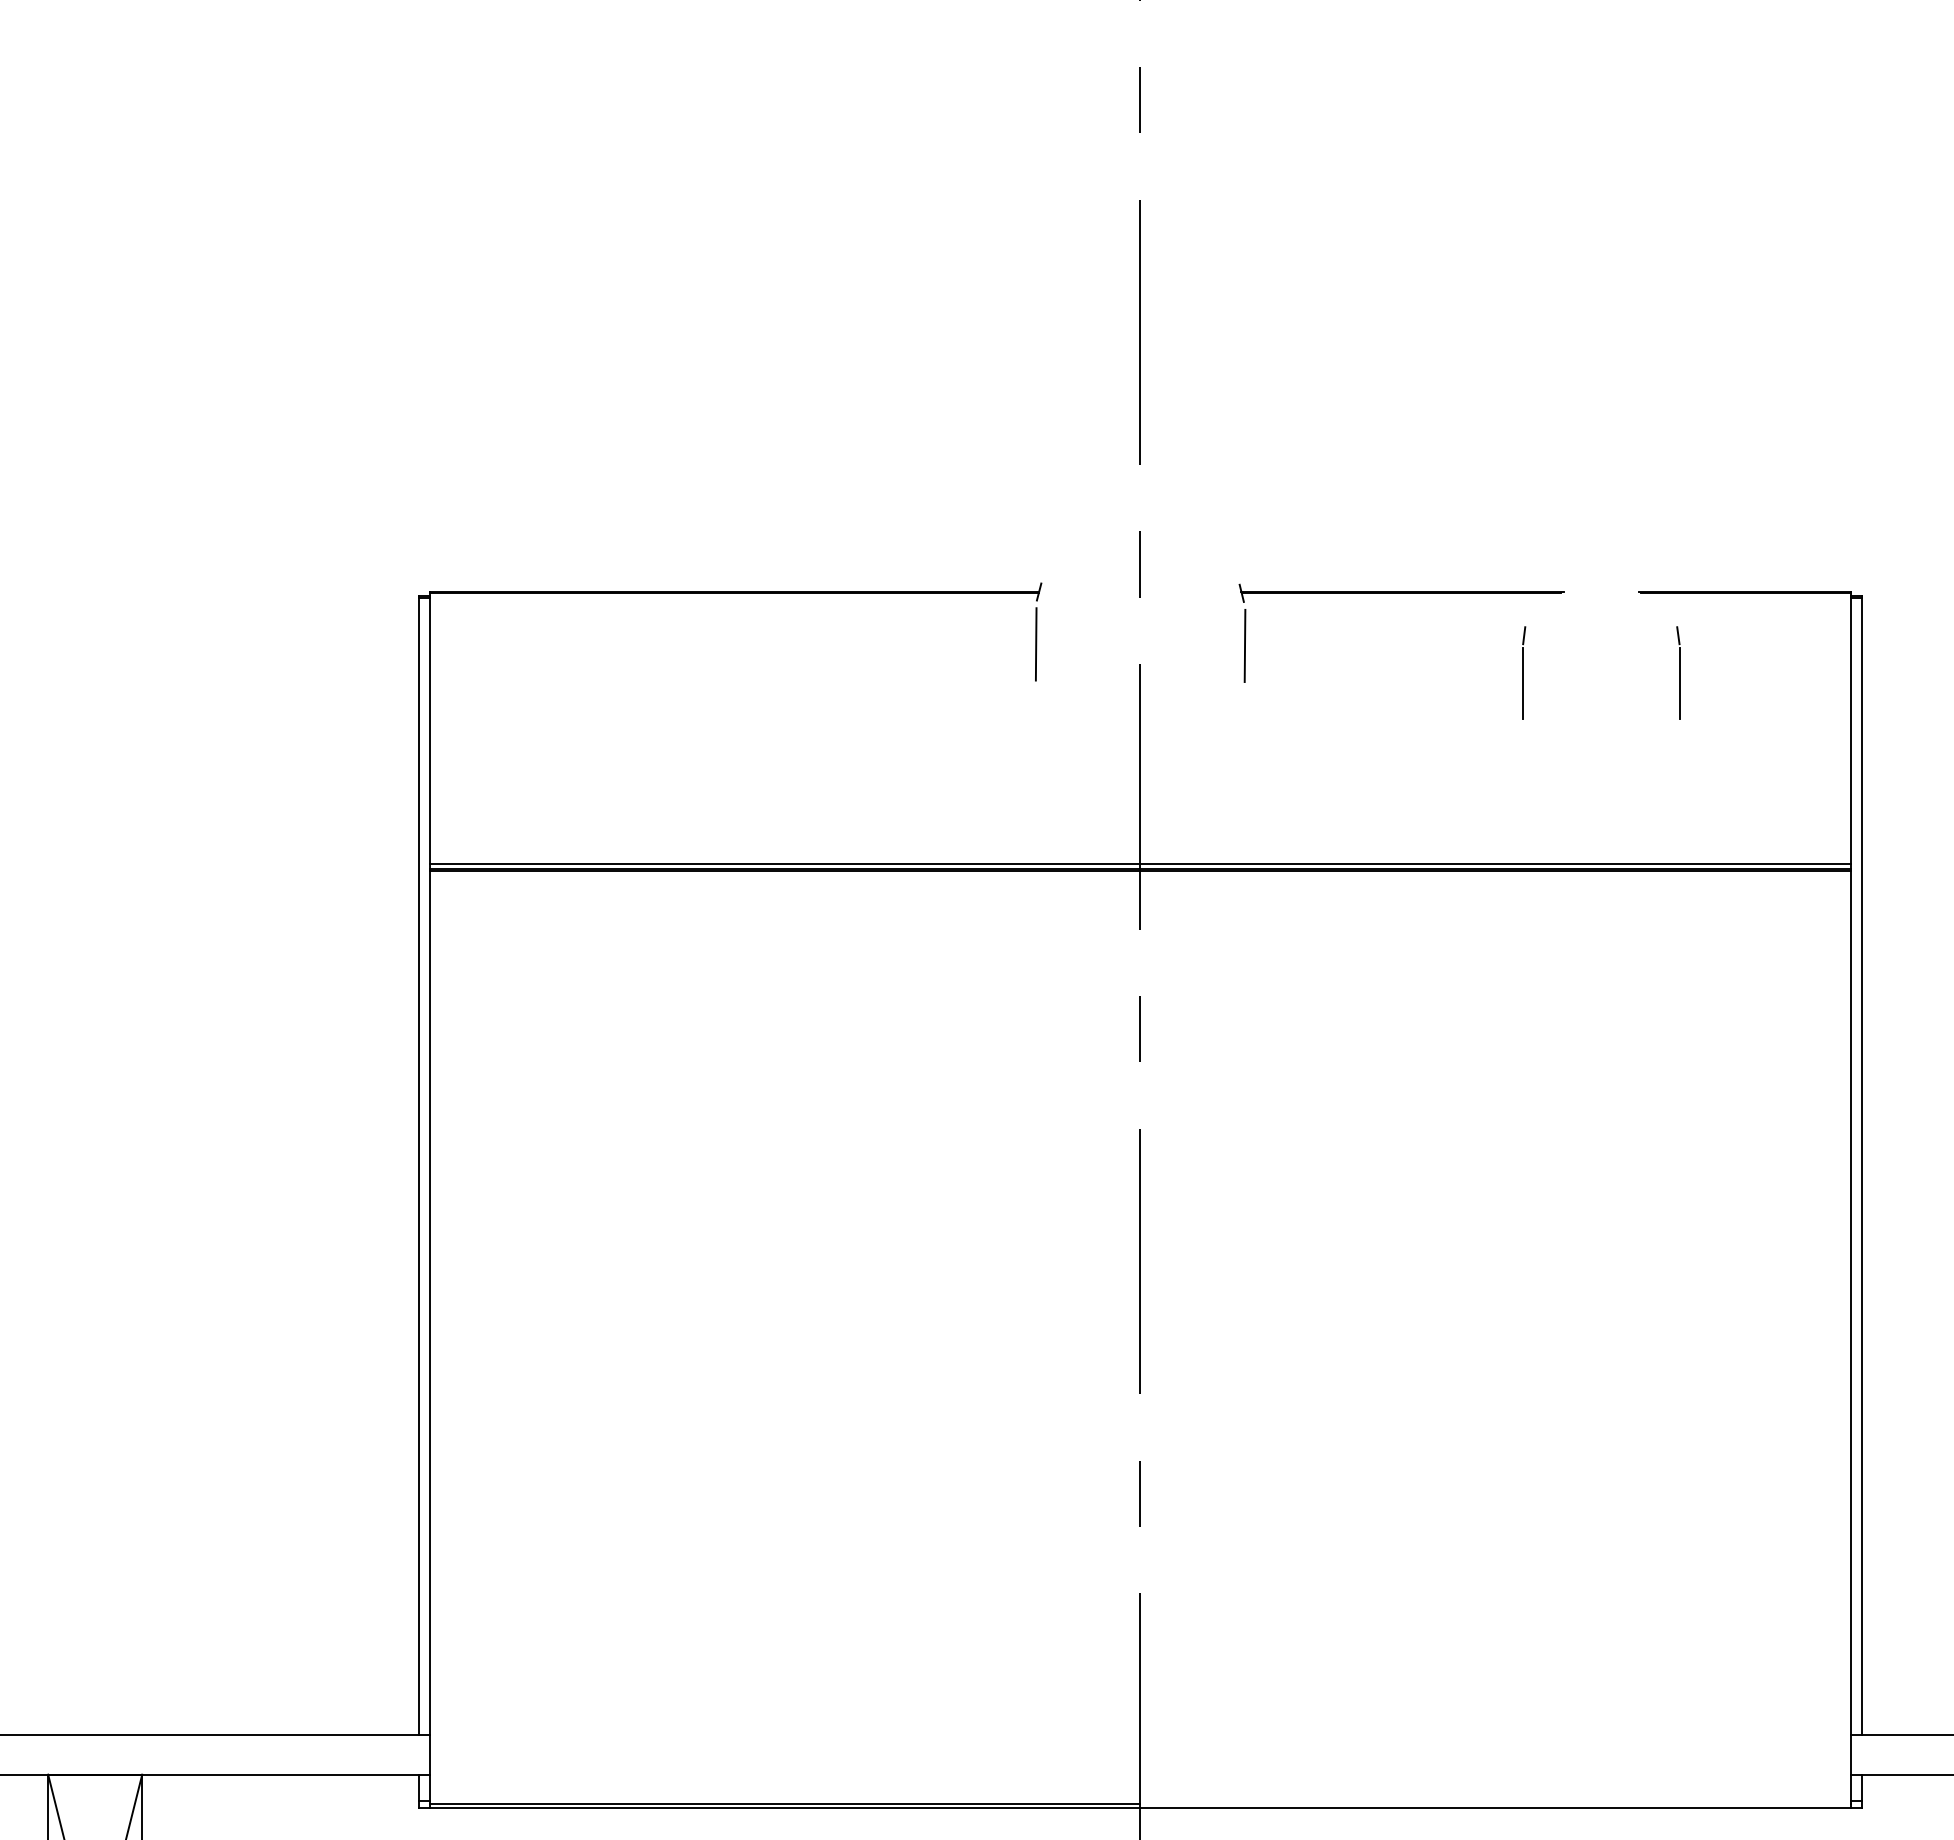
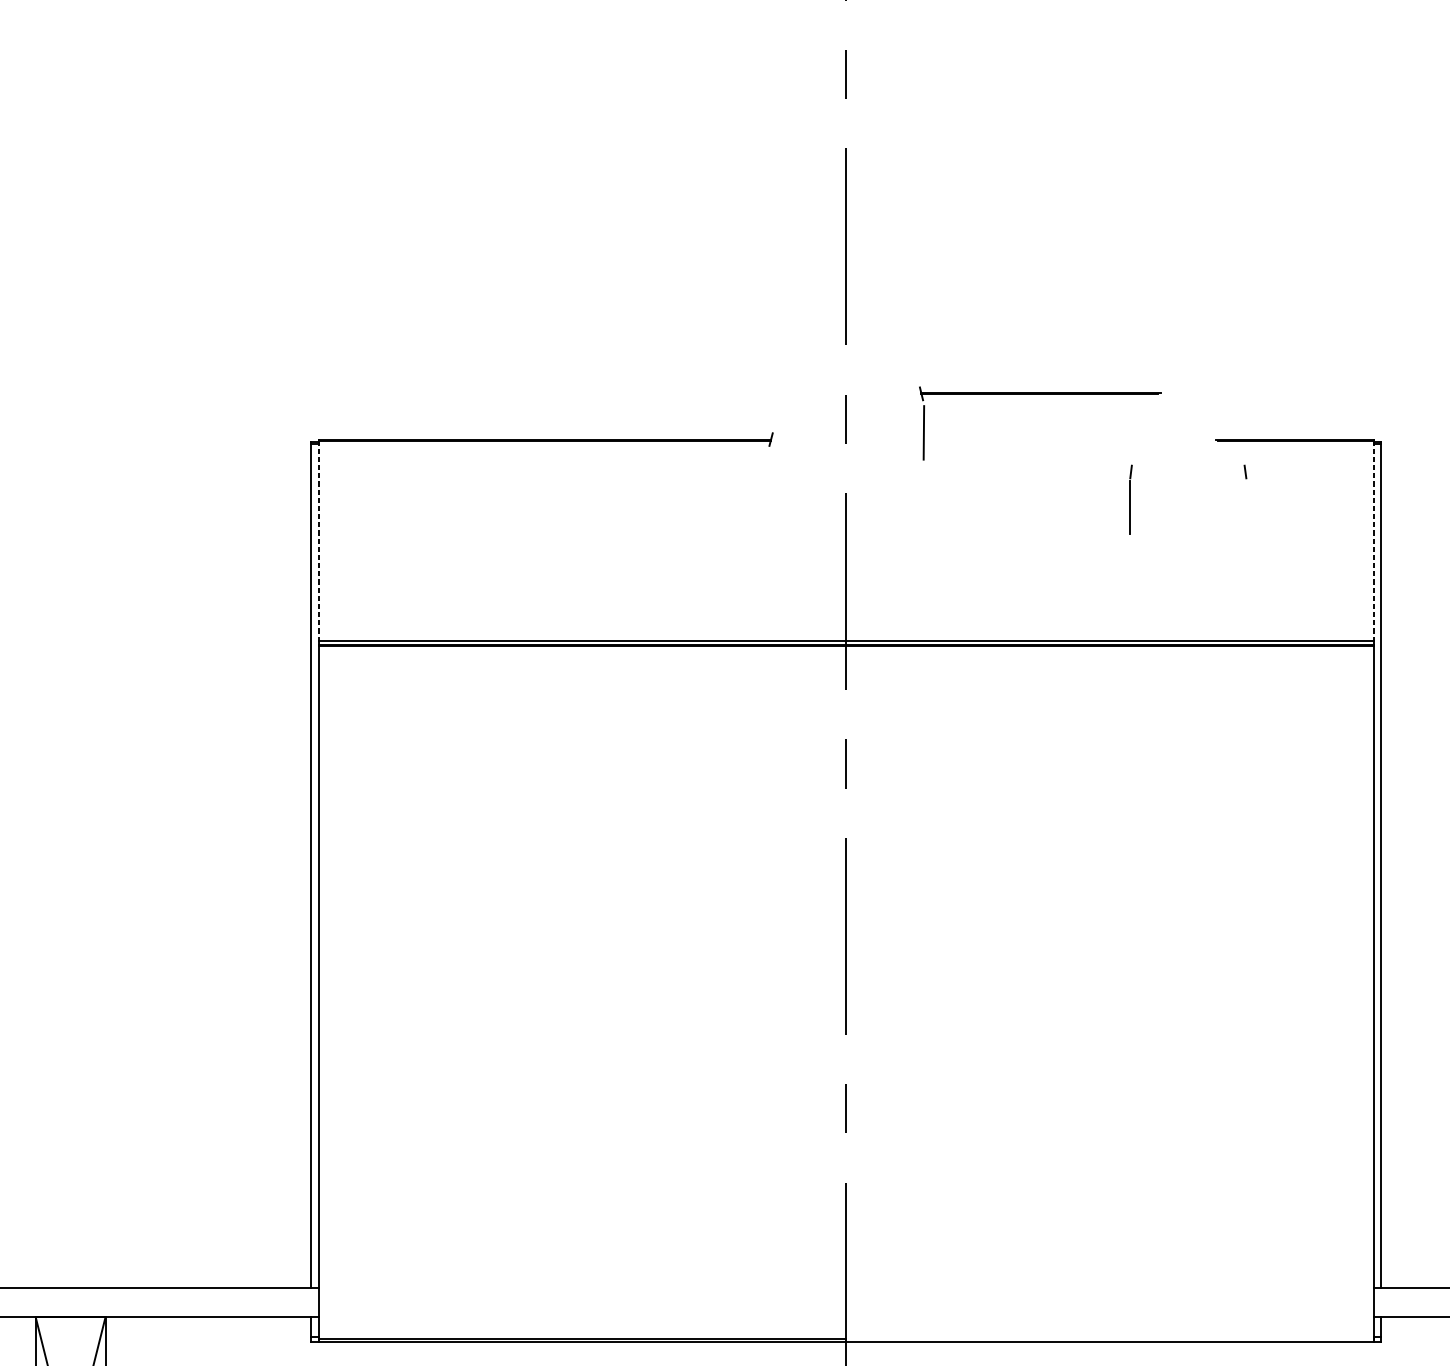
part: (1401, 593) -> (1040, 393), moved
line: (1035, 644) -> (768, 478), removed
line: (1679, 683) -> (1246, 507), removed
line: (429, 729) -> (318, 541), solid -> dashed
line: (1850, 729) -> (1373, 541), solid -> dashed

